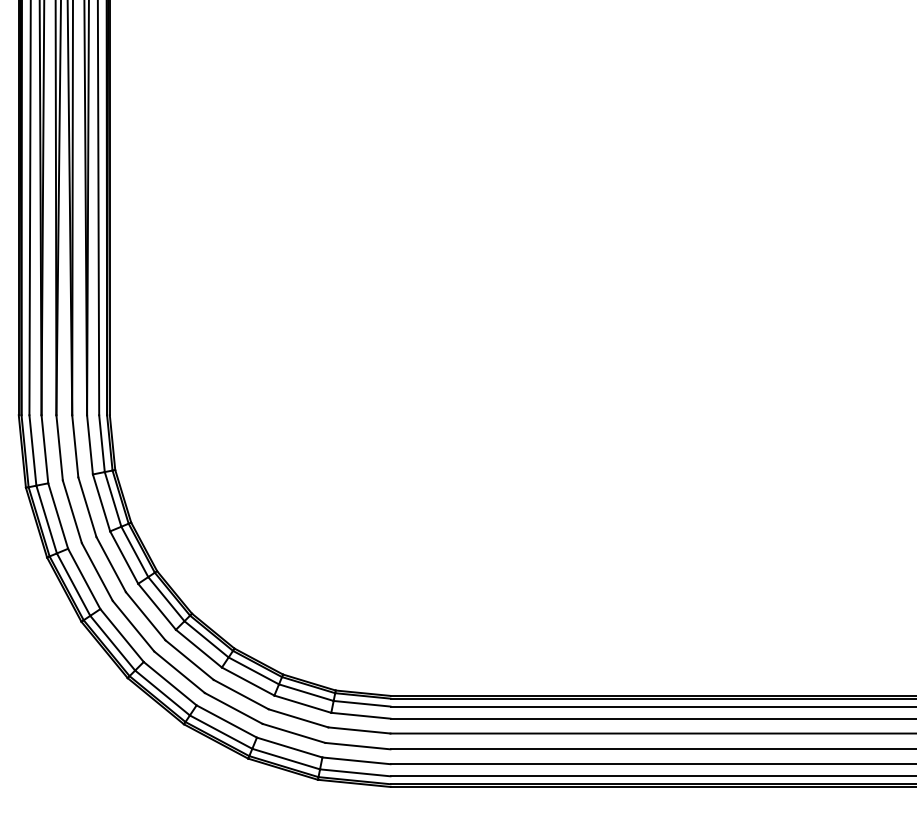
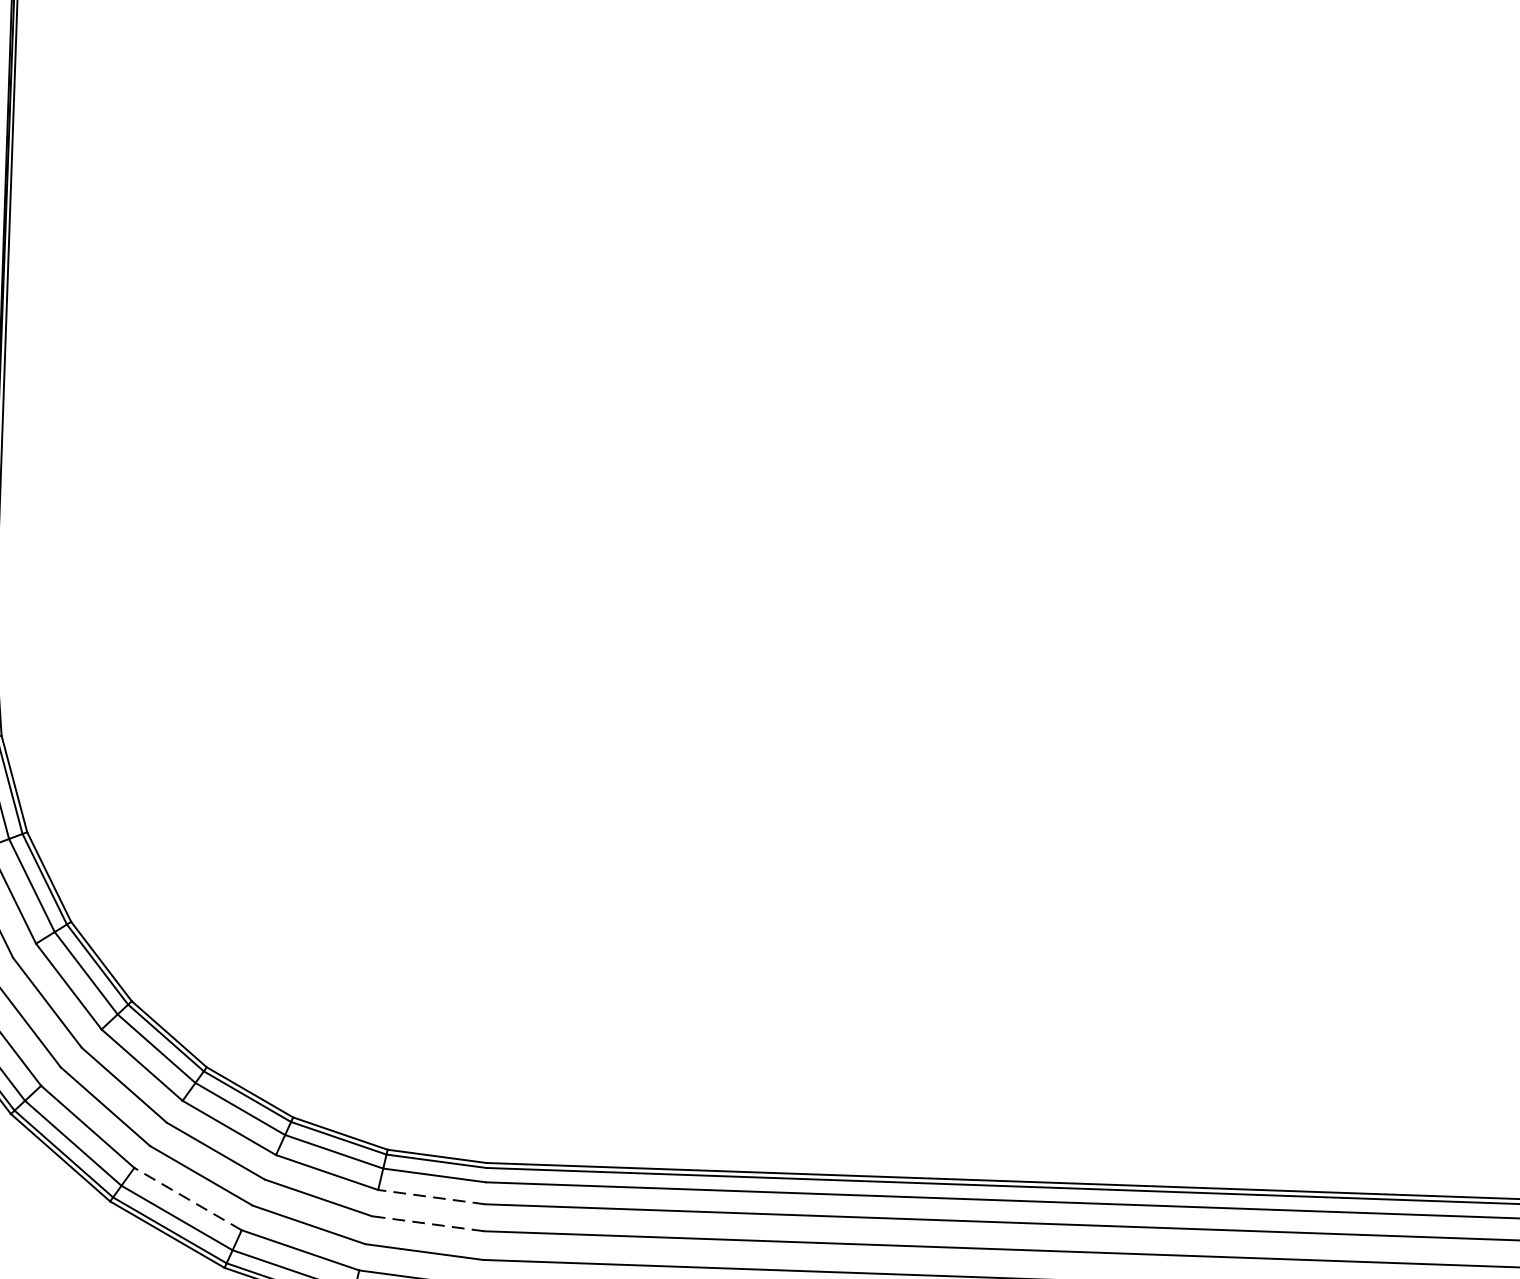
line: (360, 715) -> (431, 1196), solid -> dashed
line: (226, 721) -> (187, 1199), solid -> dashed
line: (358, 730) -> (426, 1223), solid -> dashed

